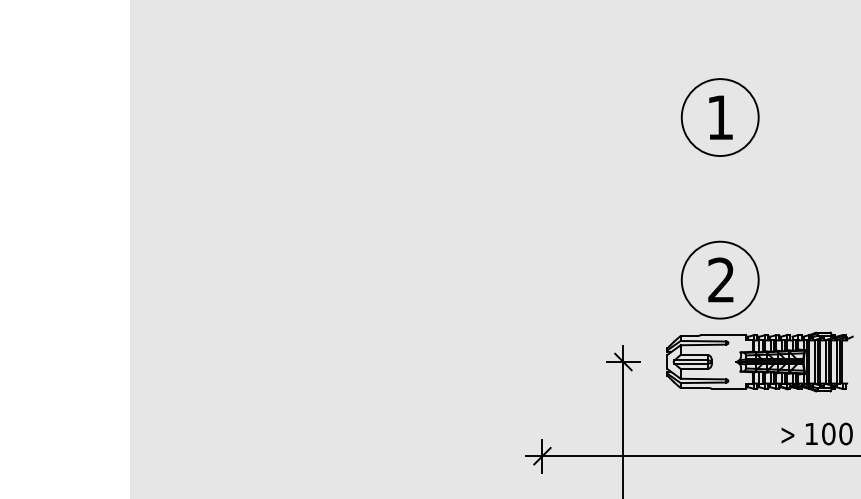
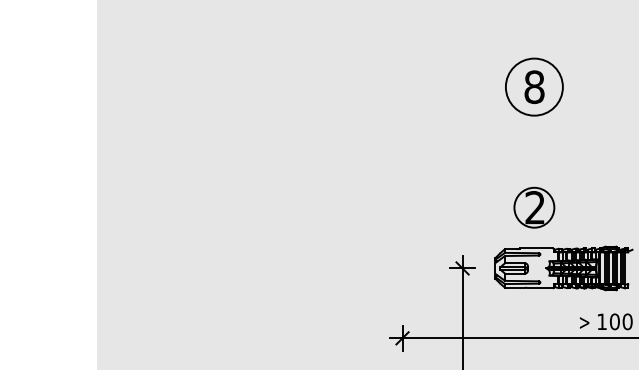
text: (720, 117) -> (534, 87), 1 -> 8
circle: (719, 279) -> (533, 207), size x0.7

